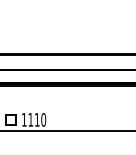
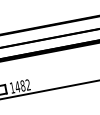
text: (37, 119) -> (23, 85), 1110 -> 1482

